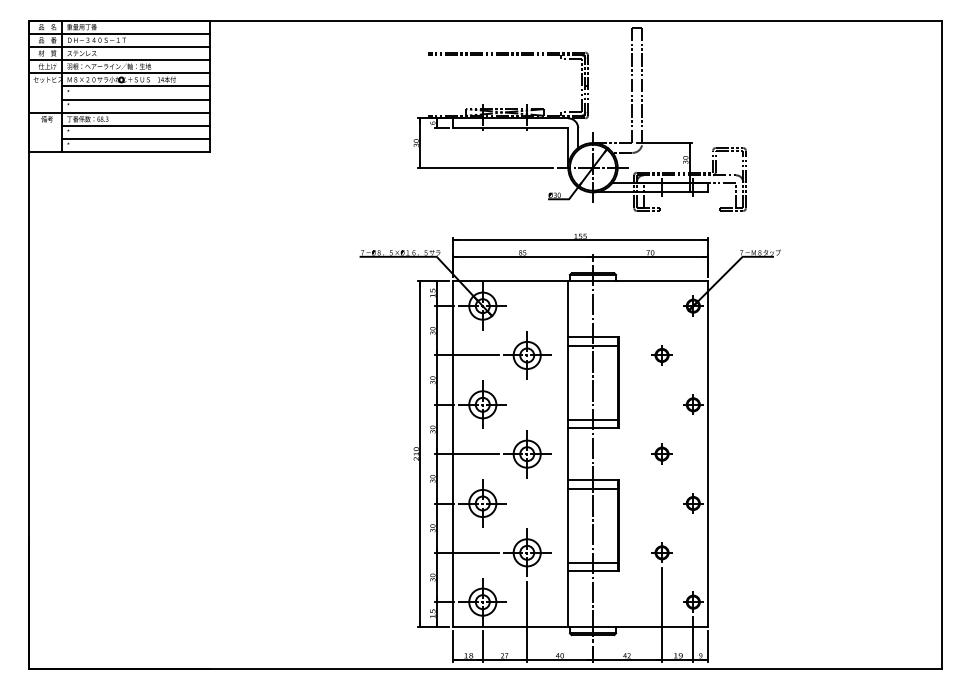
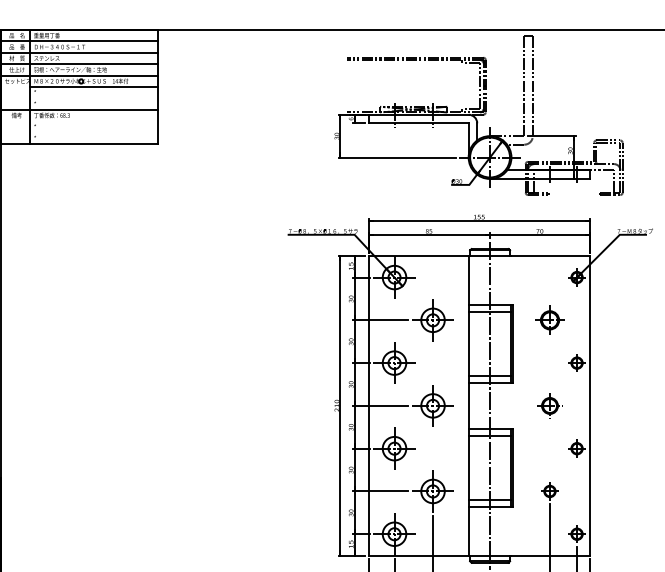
line: (136, 99) -> (94, 98), removed
line: (136, 125) -> (94, 120), removed
line: (136, 139) -> (94, 133), removed
part: (661, 355) -> (549, 320), size x1.6
part: (661, 453) -> (549, 405), size x1.4

